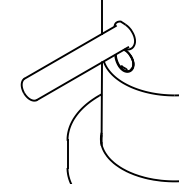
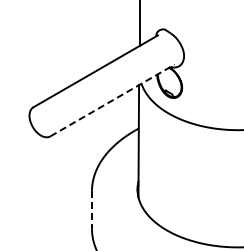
line: (82, 73) -> (112, 100), solid -> dashed
line: (67, 154) -> (91, 210), solid -> dashed

